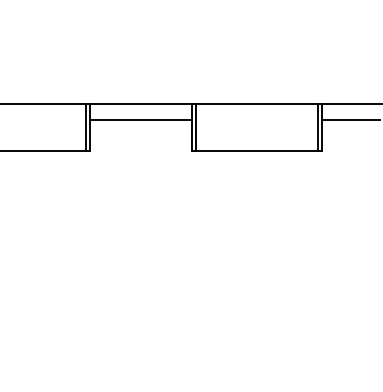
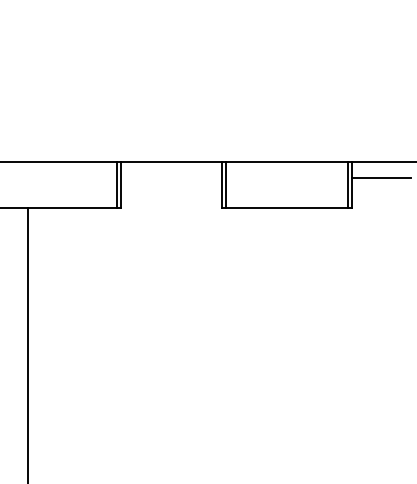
line: (140, 119) -> (171, 177), removed

